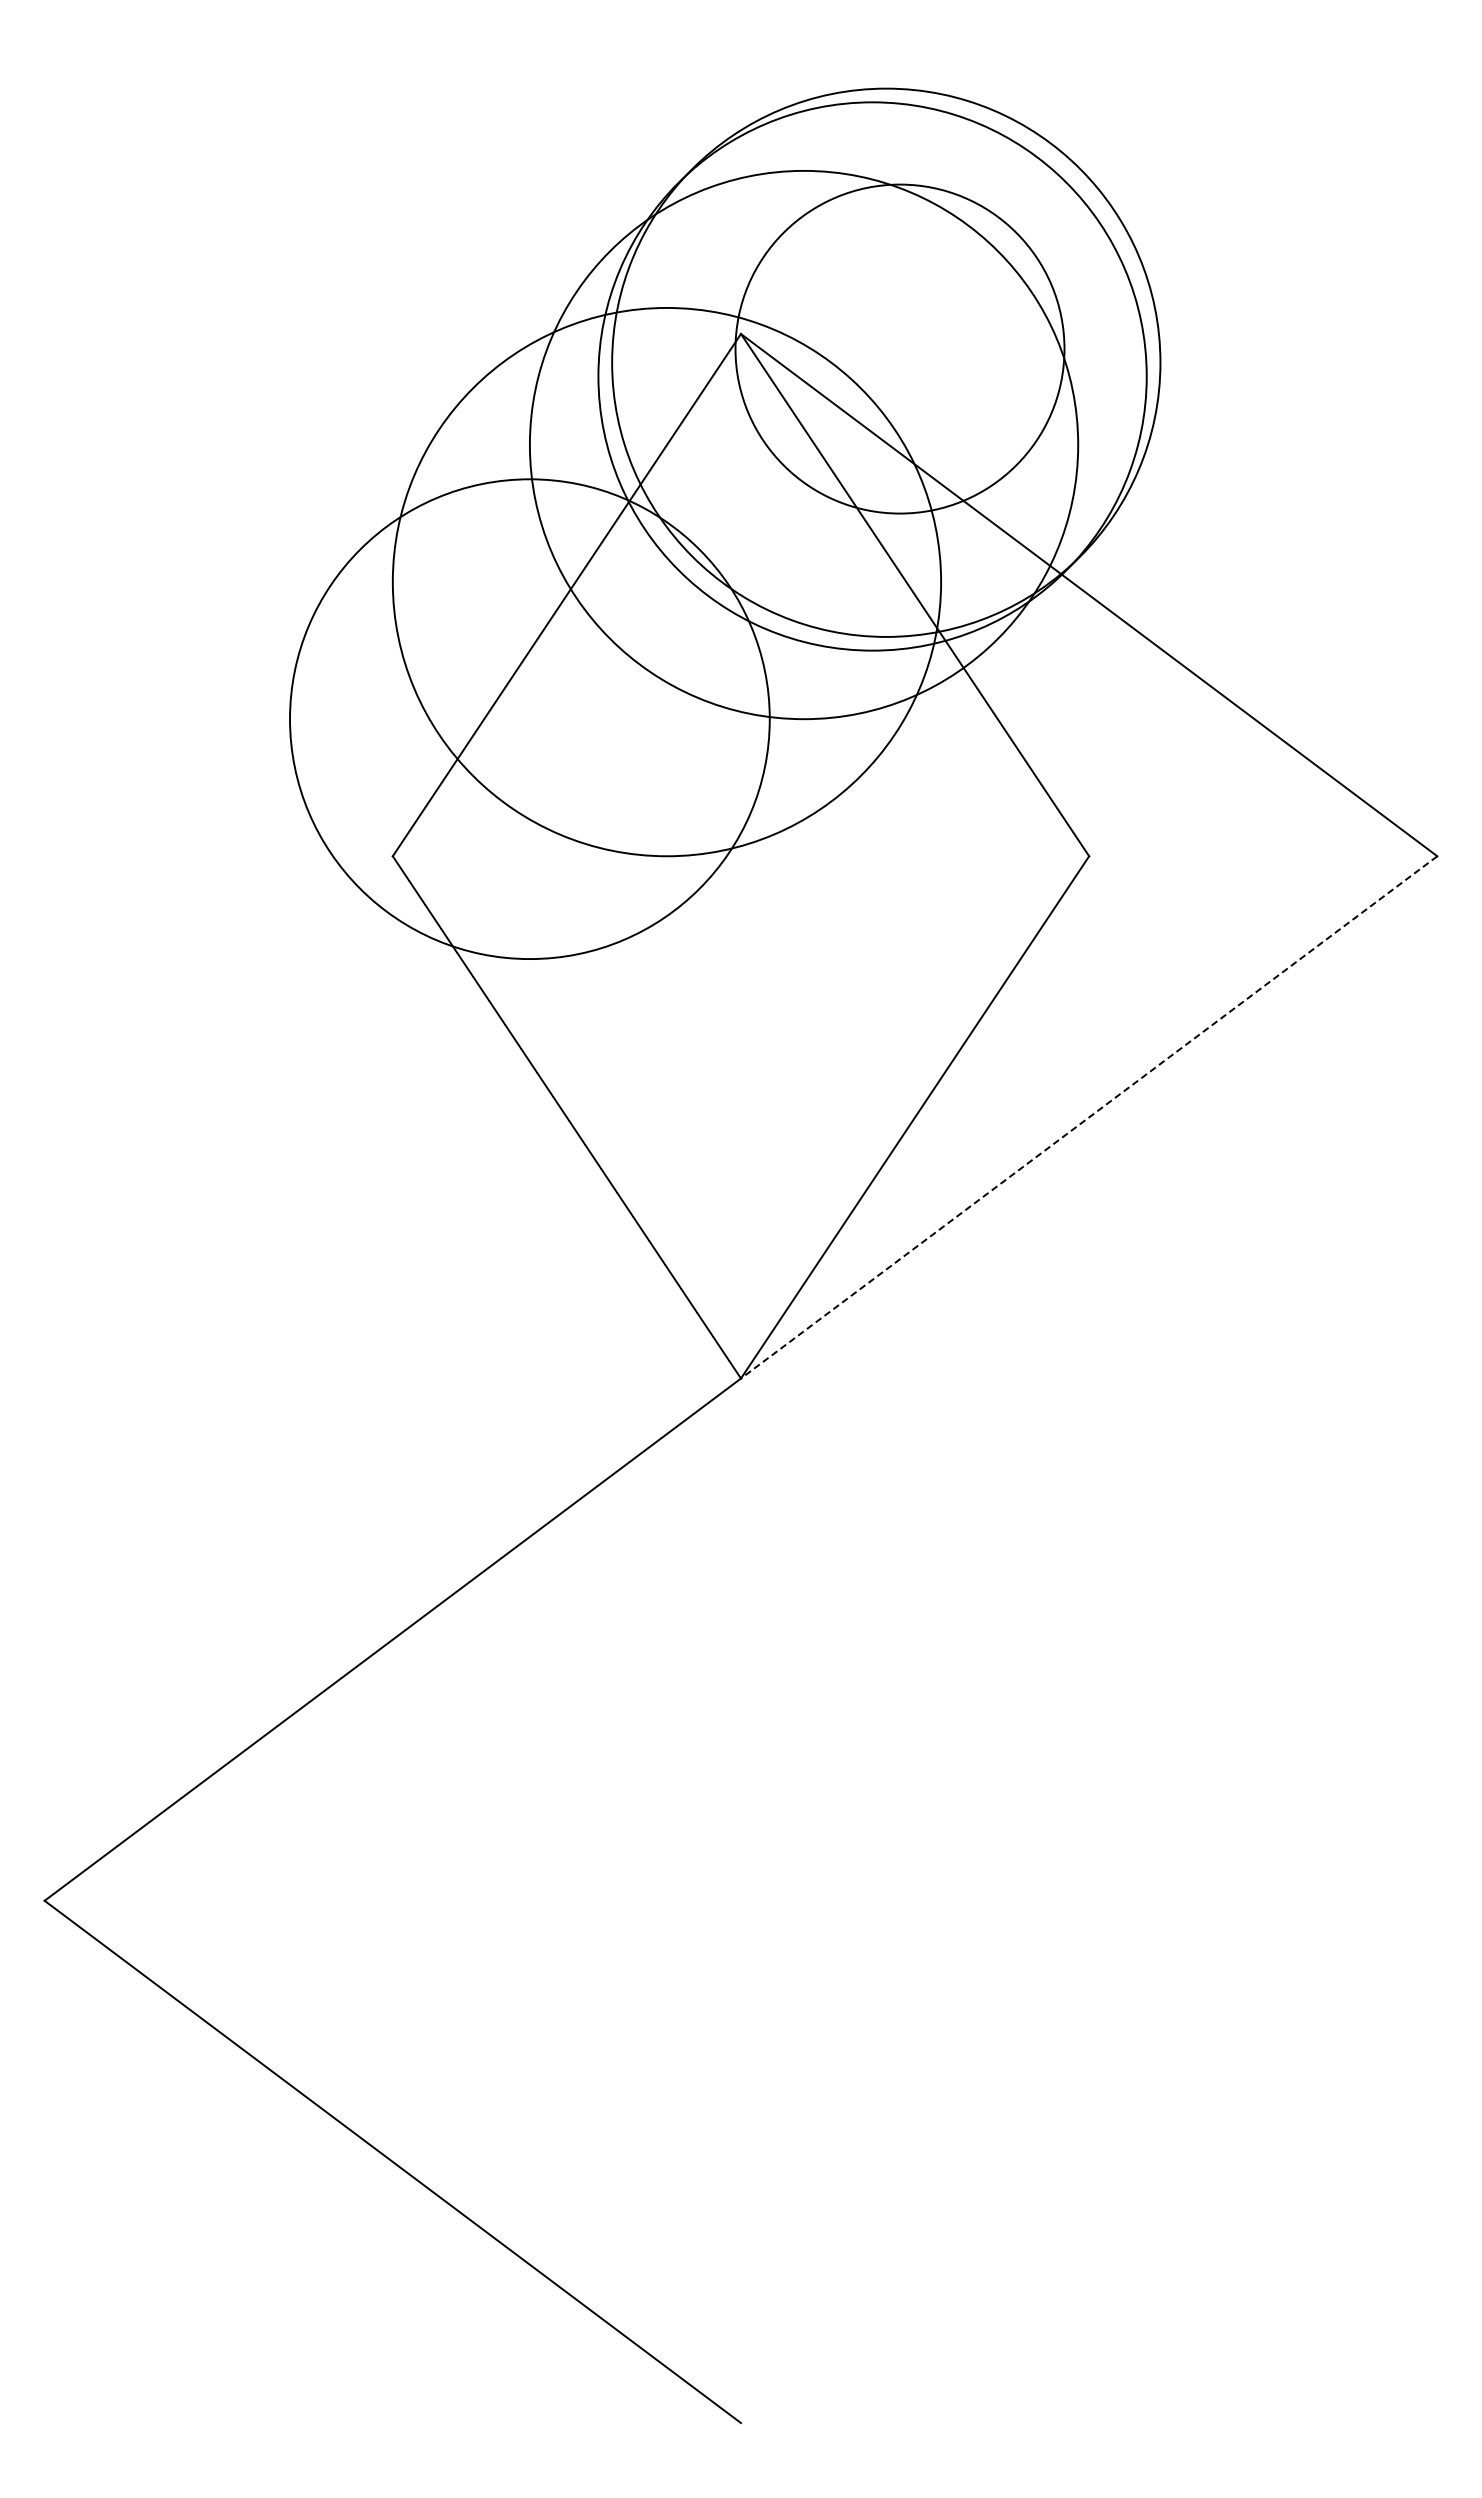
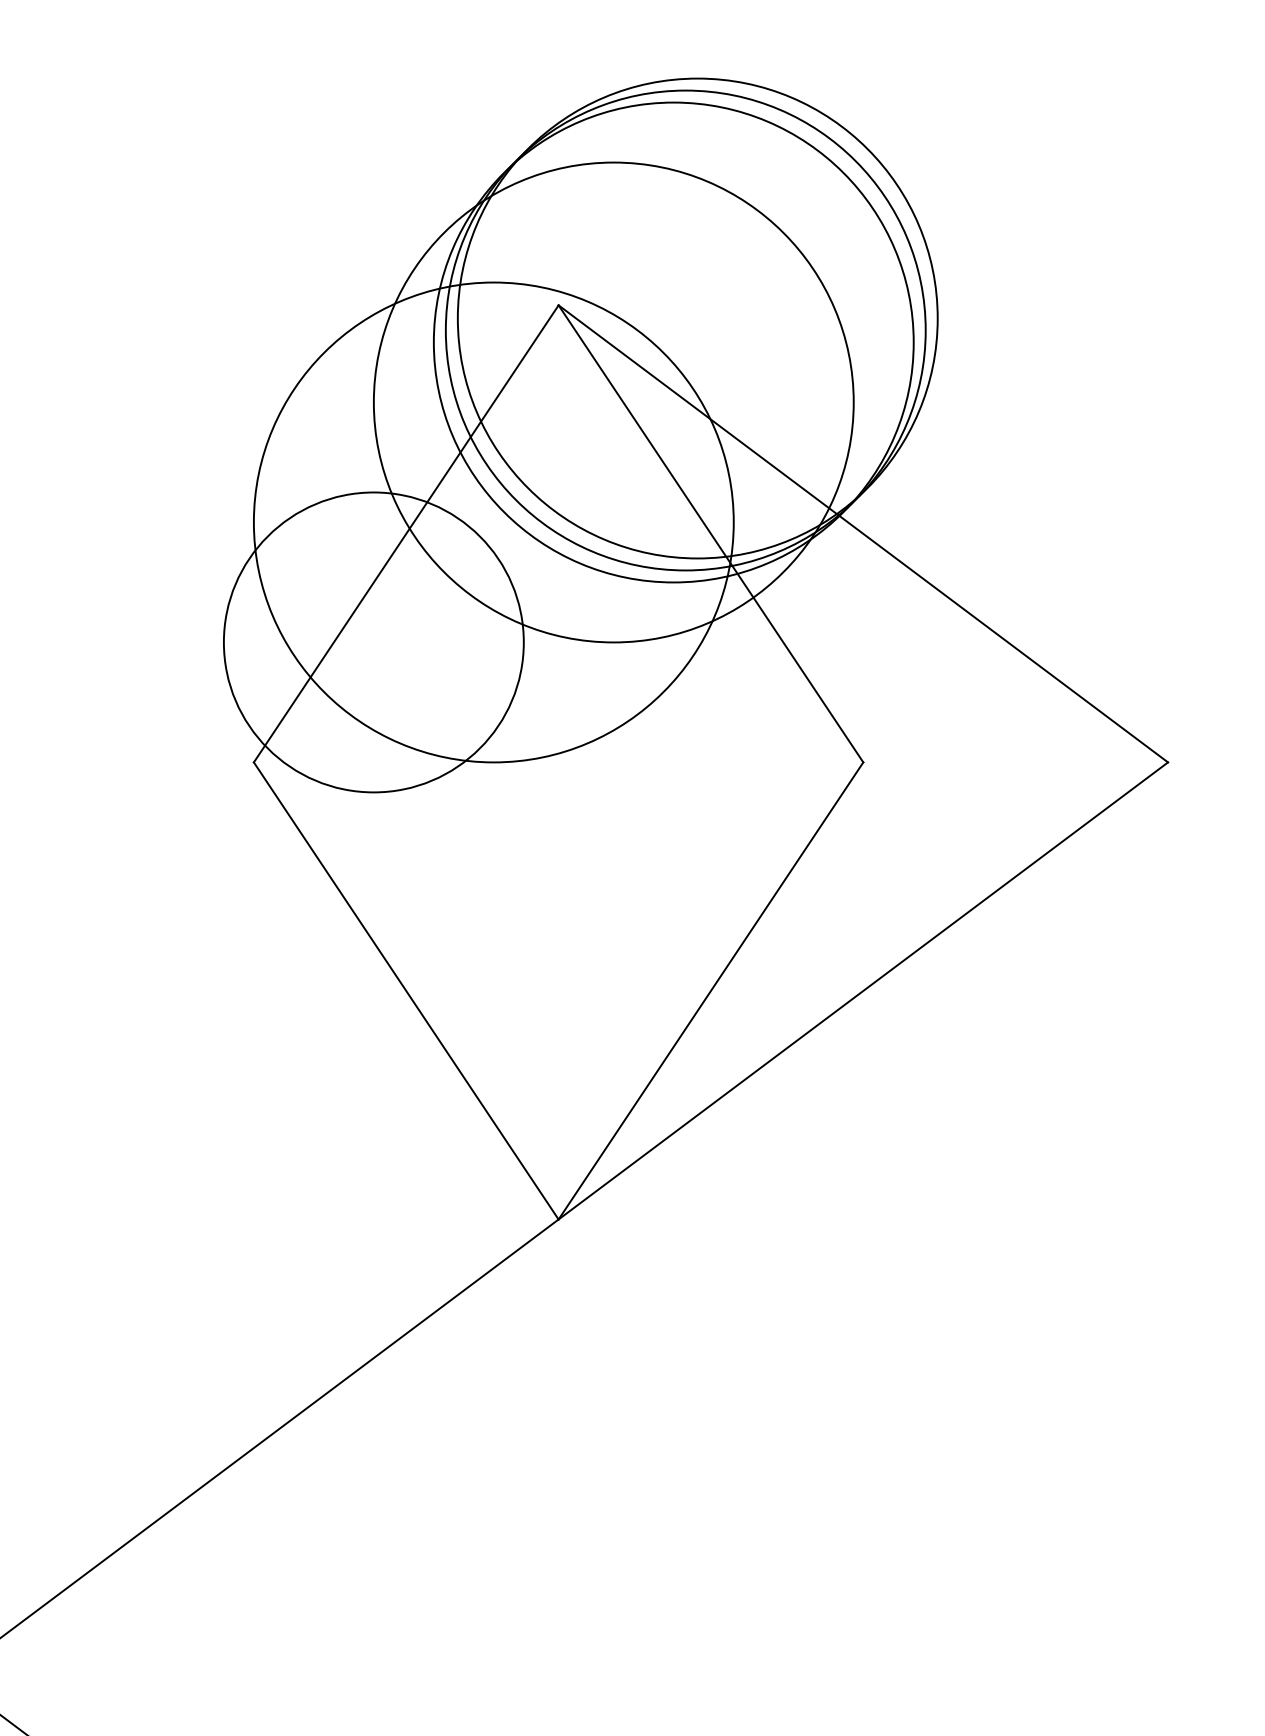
circle: (899, 348) -> (697, 318), size x1.67
circle: (529, 718) -> (373, 641), size x0.71
line: (1088, 1117) -> (862, 991), dashed -> solid

